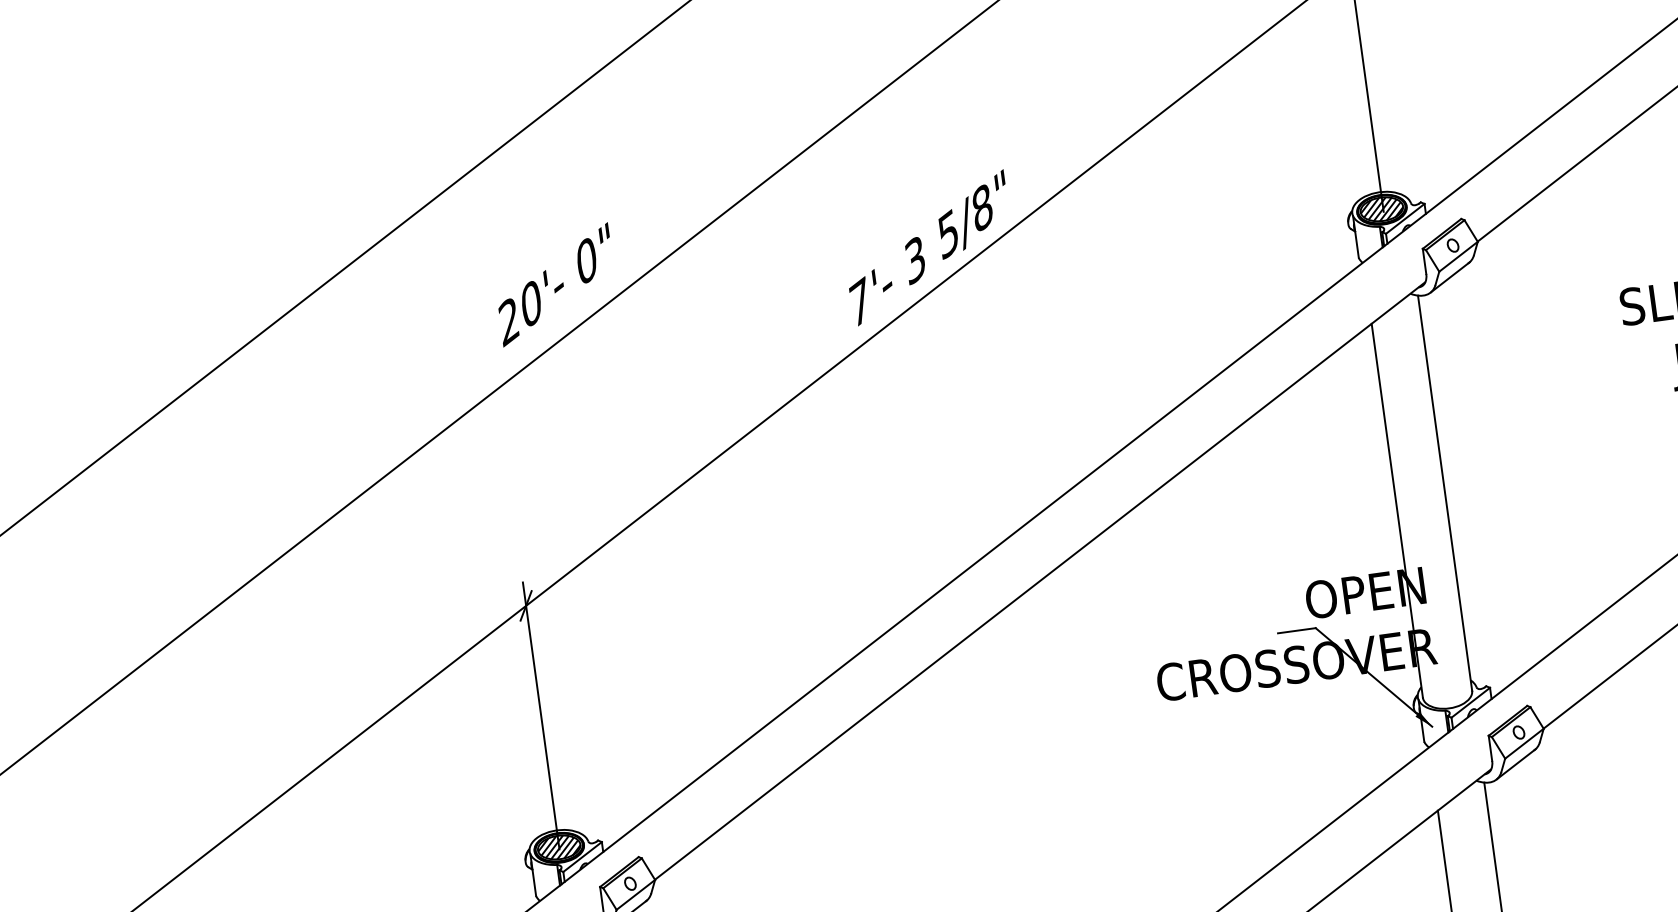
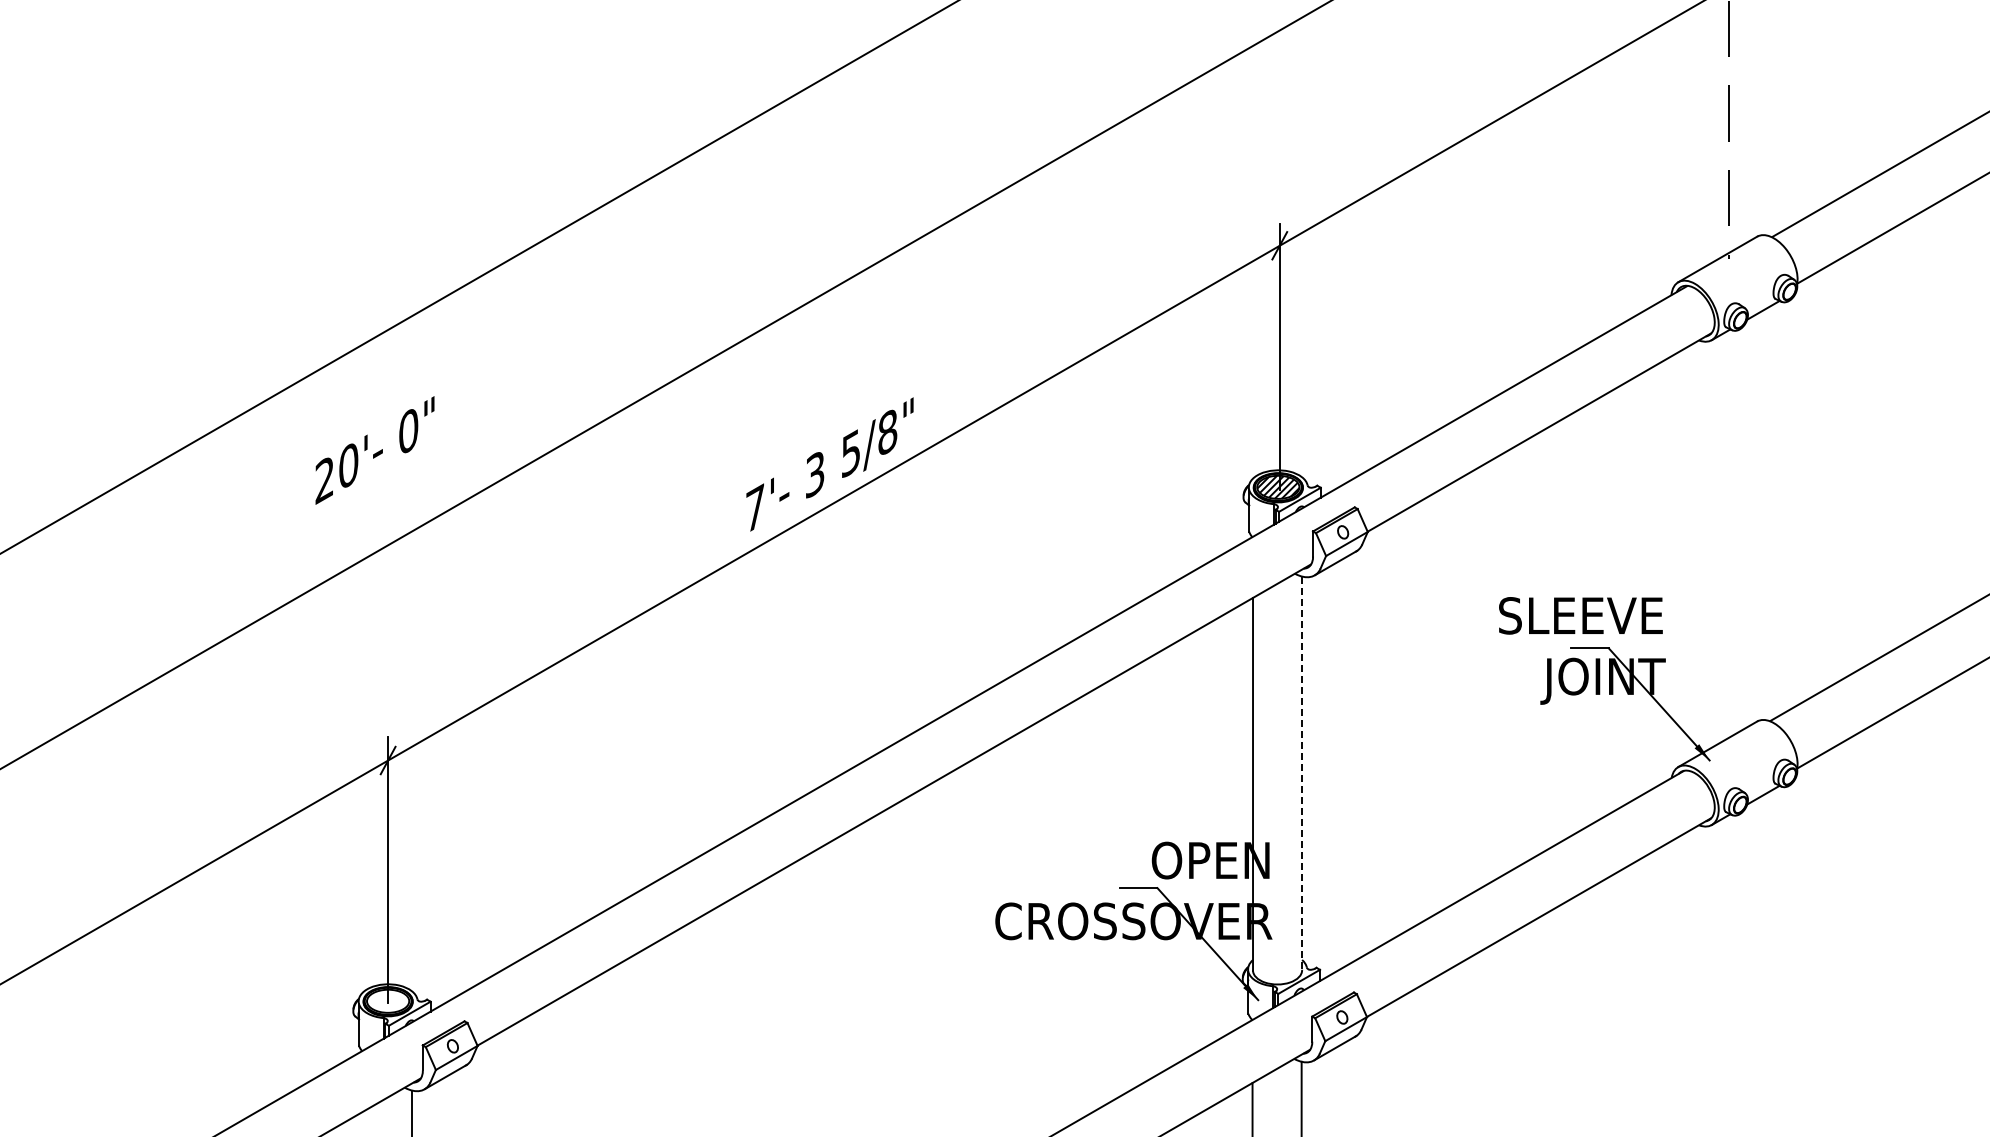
text: (555, 284) -> (374, 450), moved
line: (1445, 494) -> (1302, 774), solid -> dashed
hatch: (559, 846) -> (388, 1000), removed

